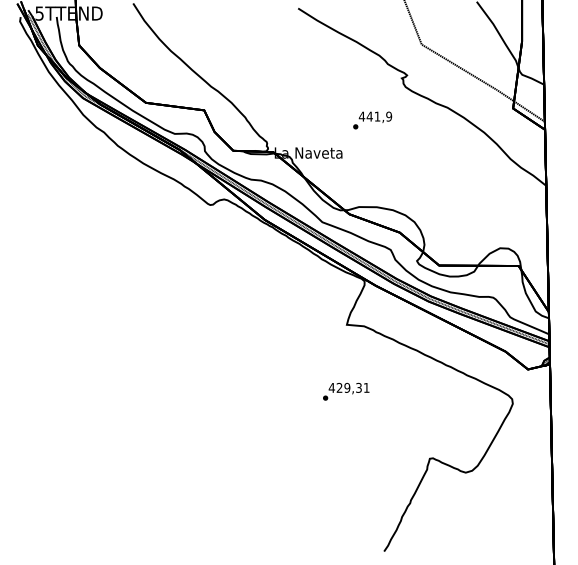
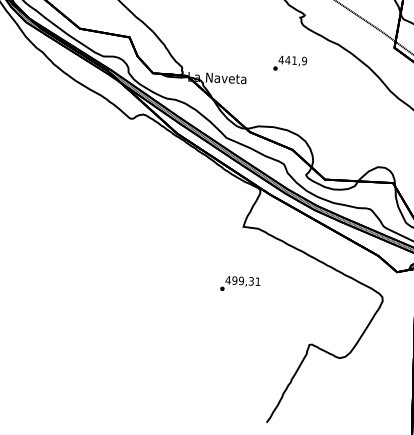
text: (372, 120) -> (290, 63), moved
text: (339, 387) -> (234, 280), 429,31 -> 499,31

